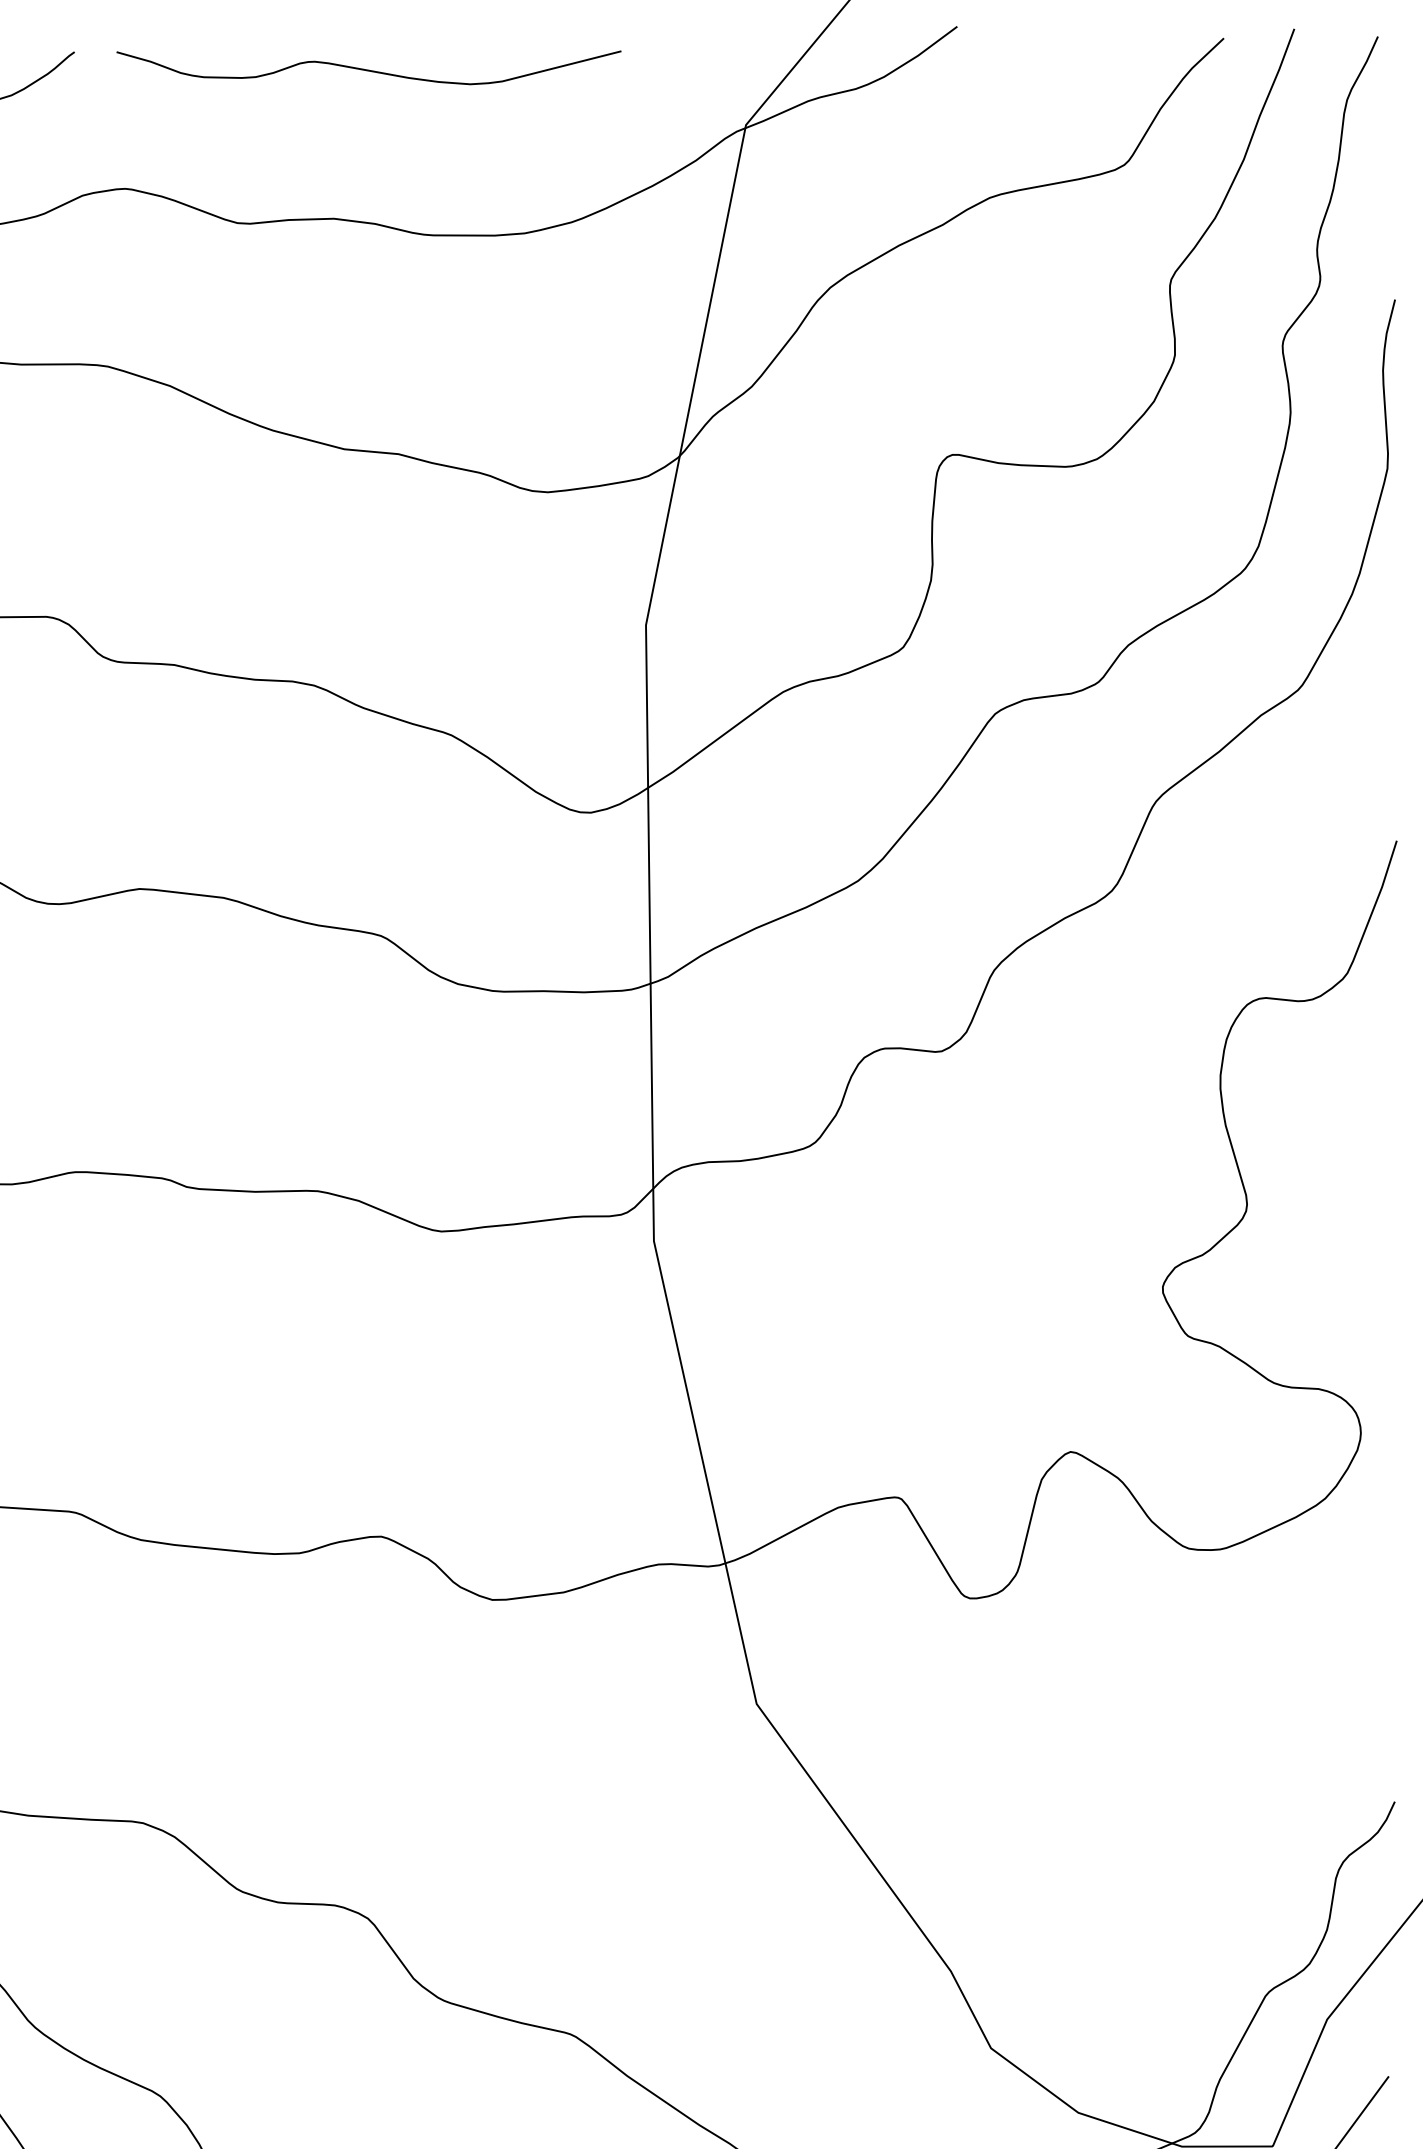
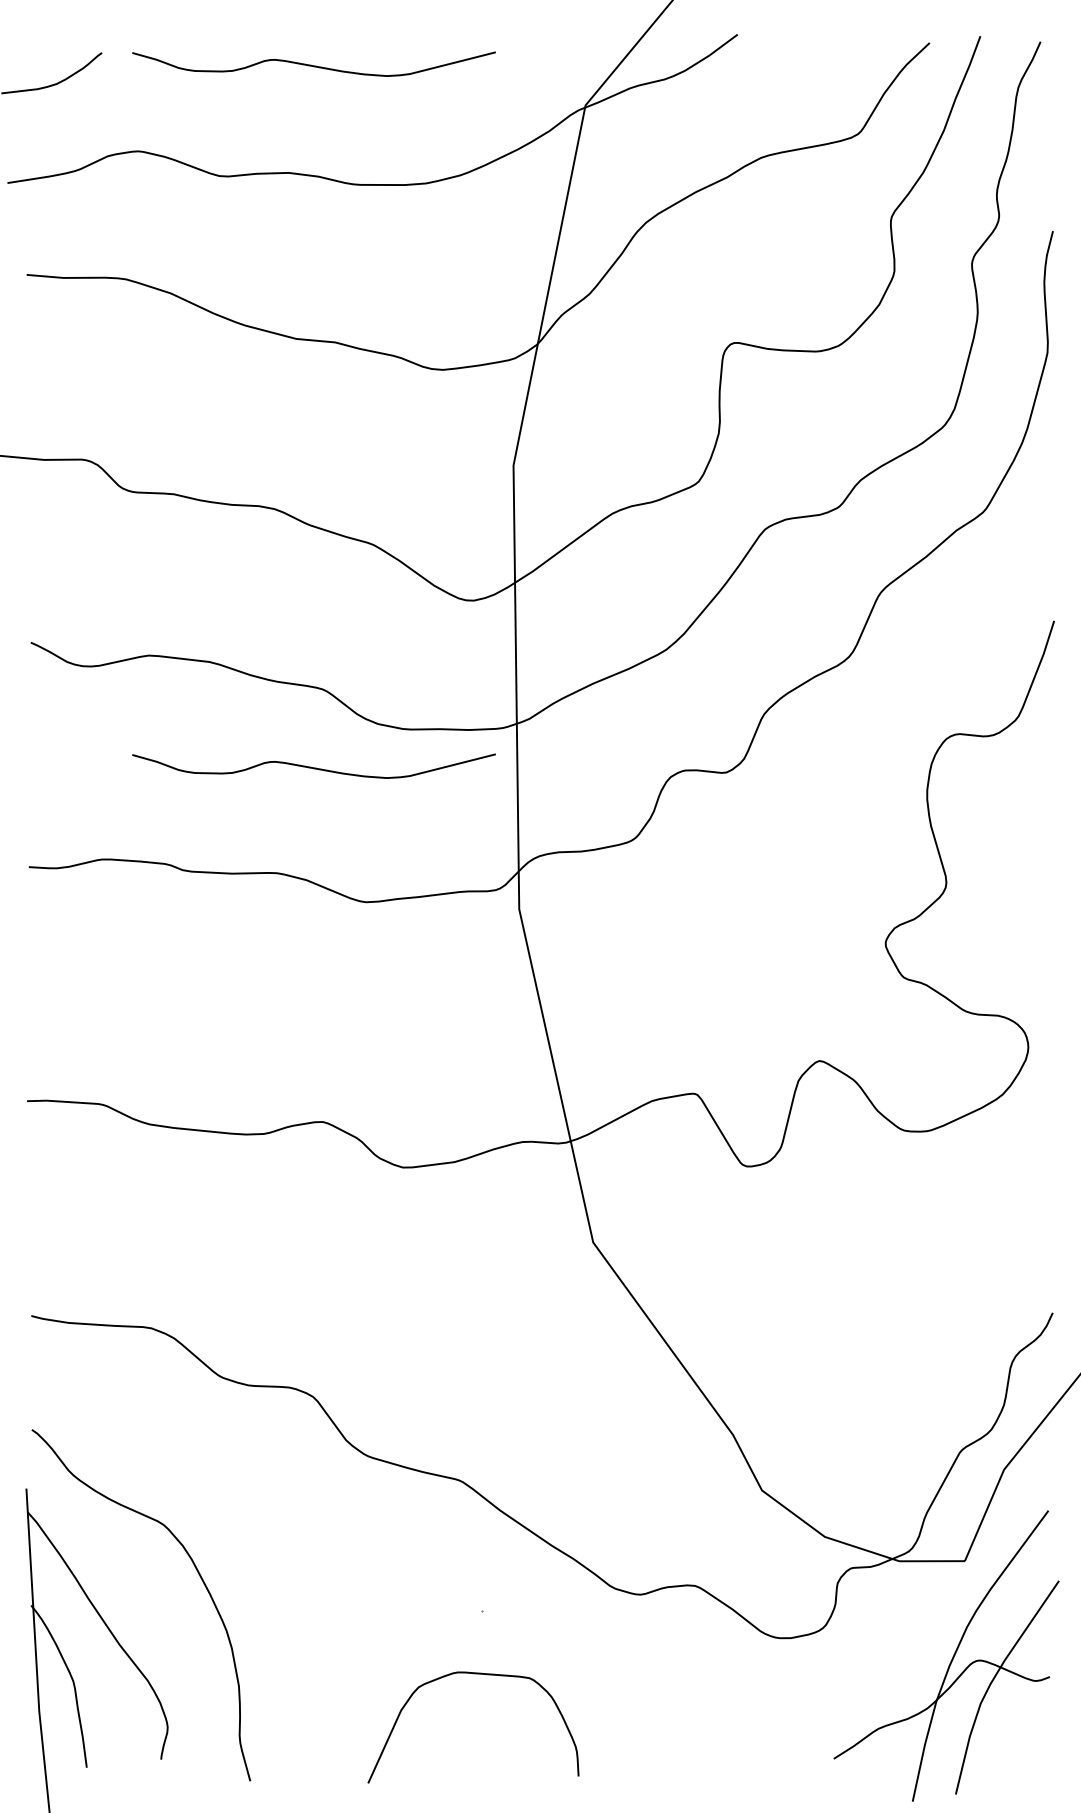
curve: (368, 1044) -> (313, 767), added

